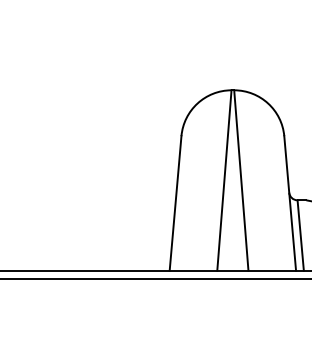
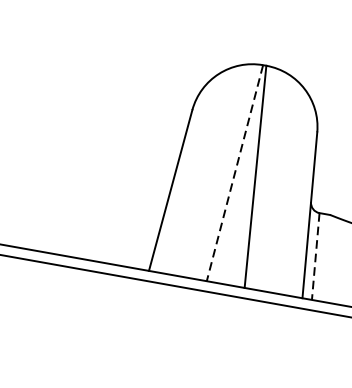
line: (224, 180) -> (235, 173), solid -> dashed
line: (300, 235) -> (315, 256), solid -> dashed

